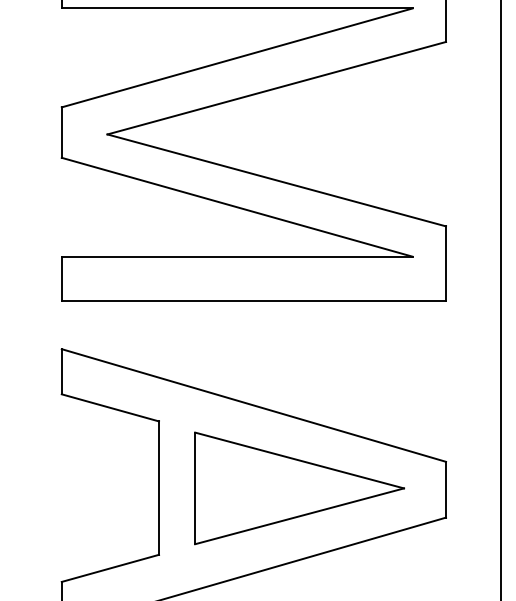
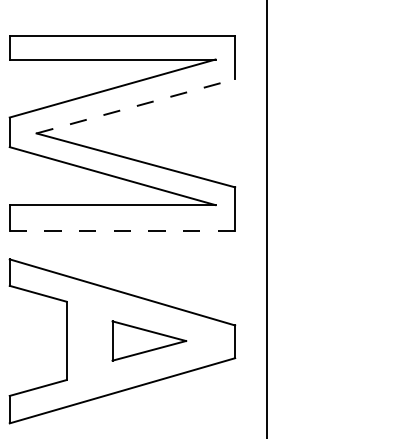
line: (276, 88) -> (135, 106), solid -> dashed
line: (253, 301) -> (122, 231), solid -> dashed
part: (300, 487) -> (149, 340), size x0.6

